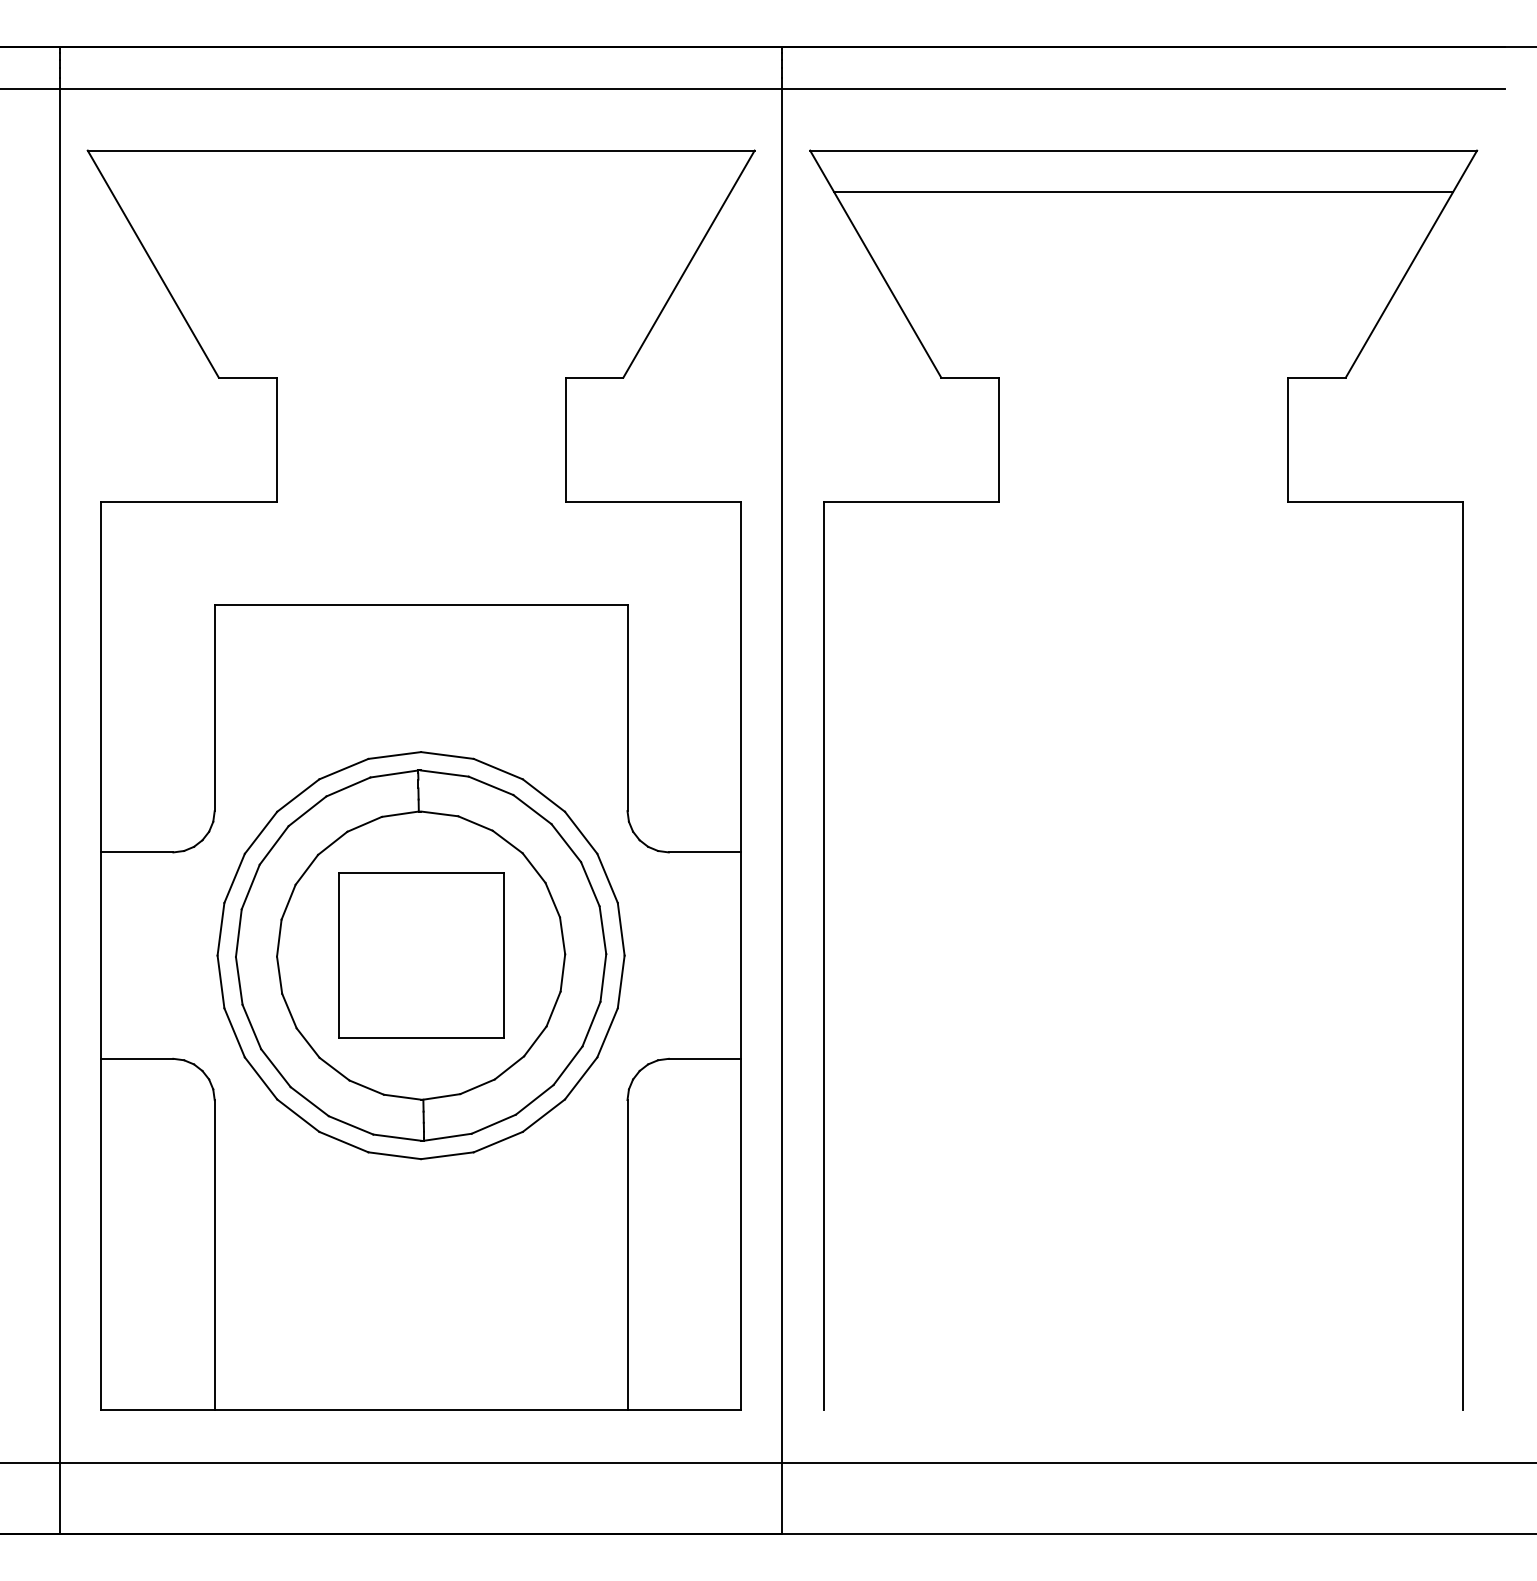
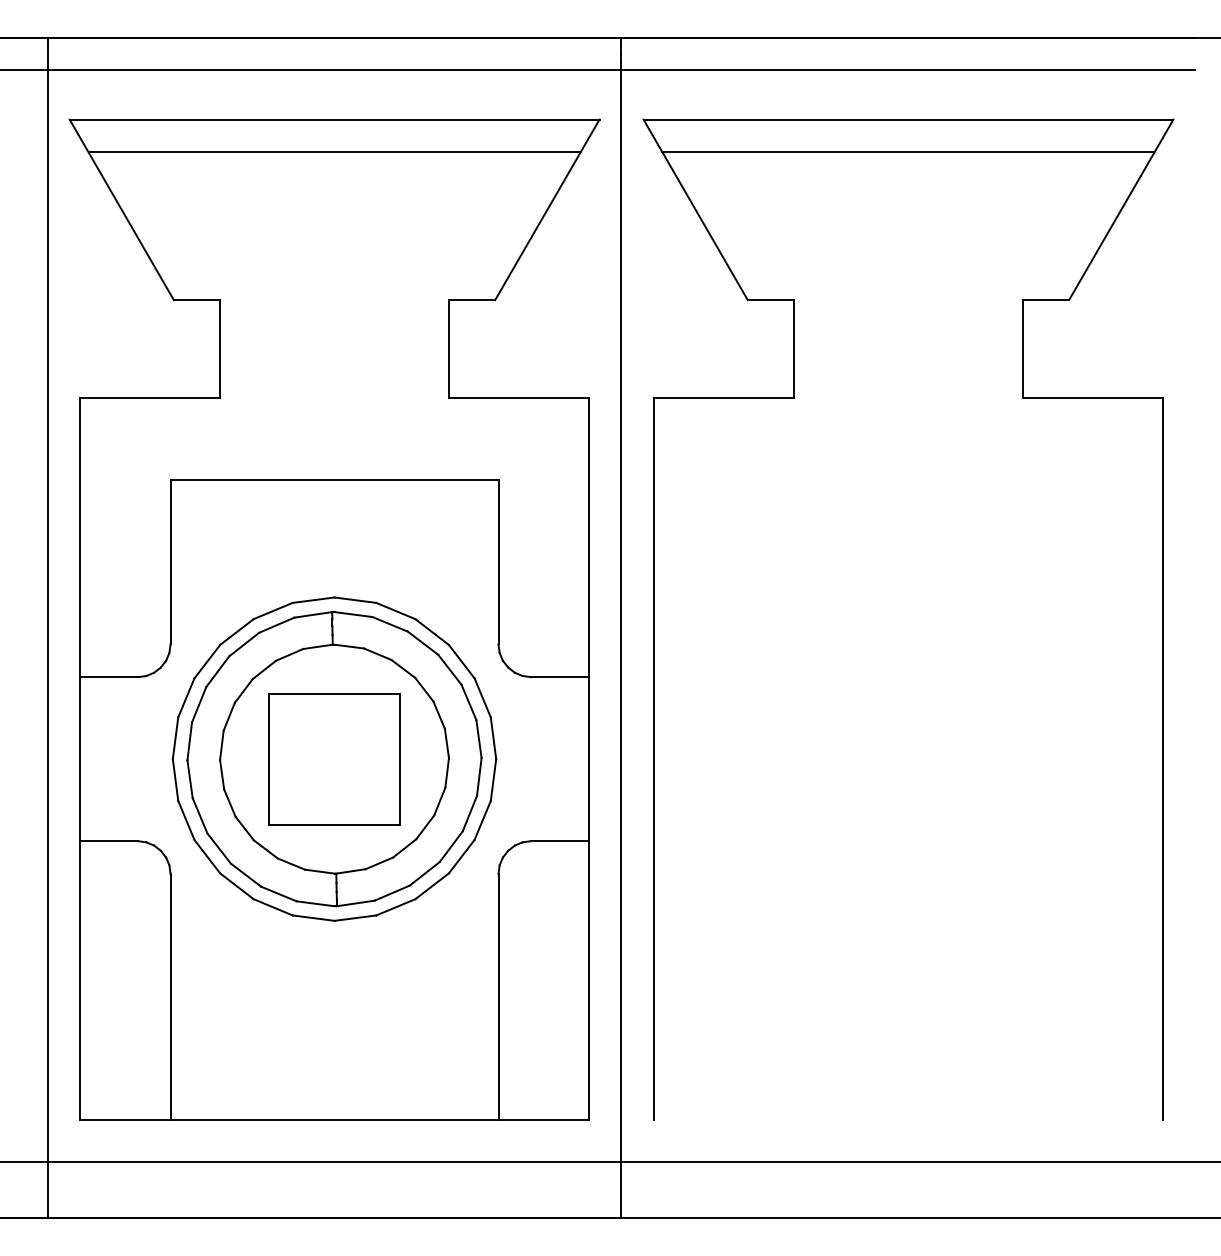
line: (420, 191) -> (334, 152), added

